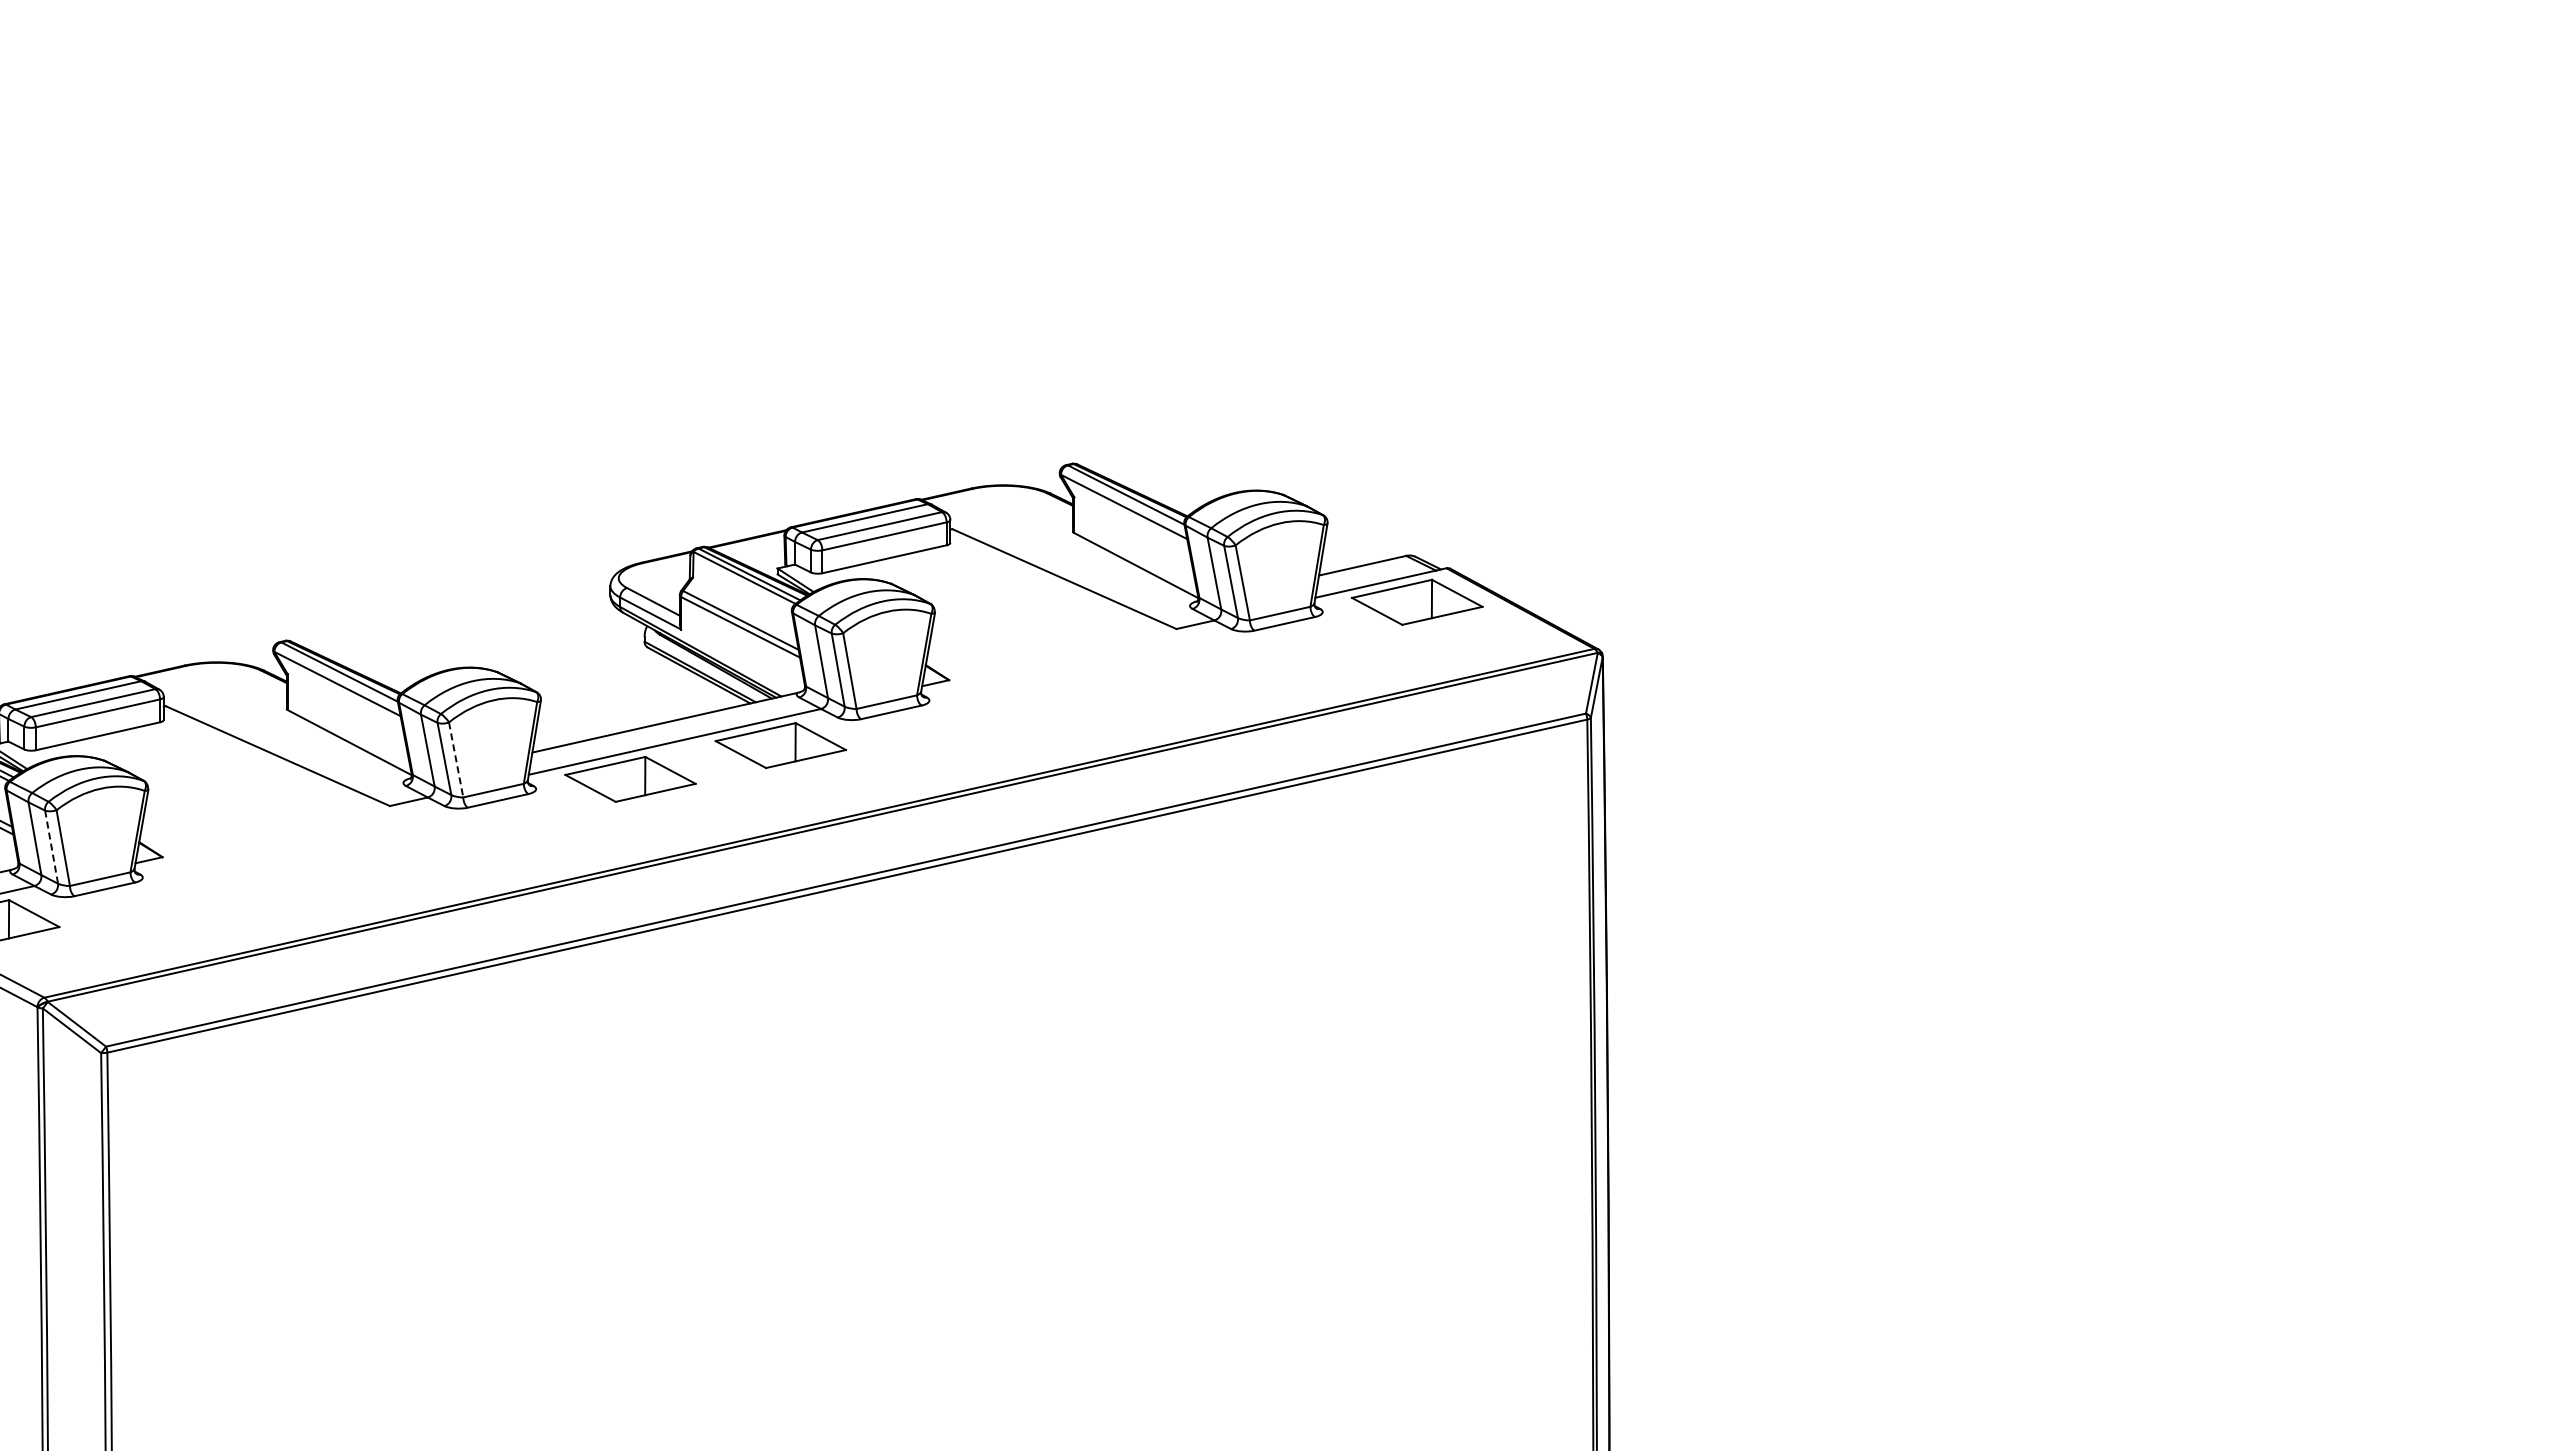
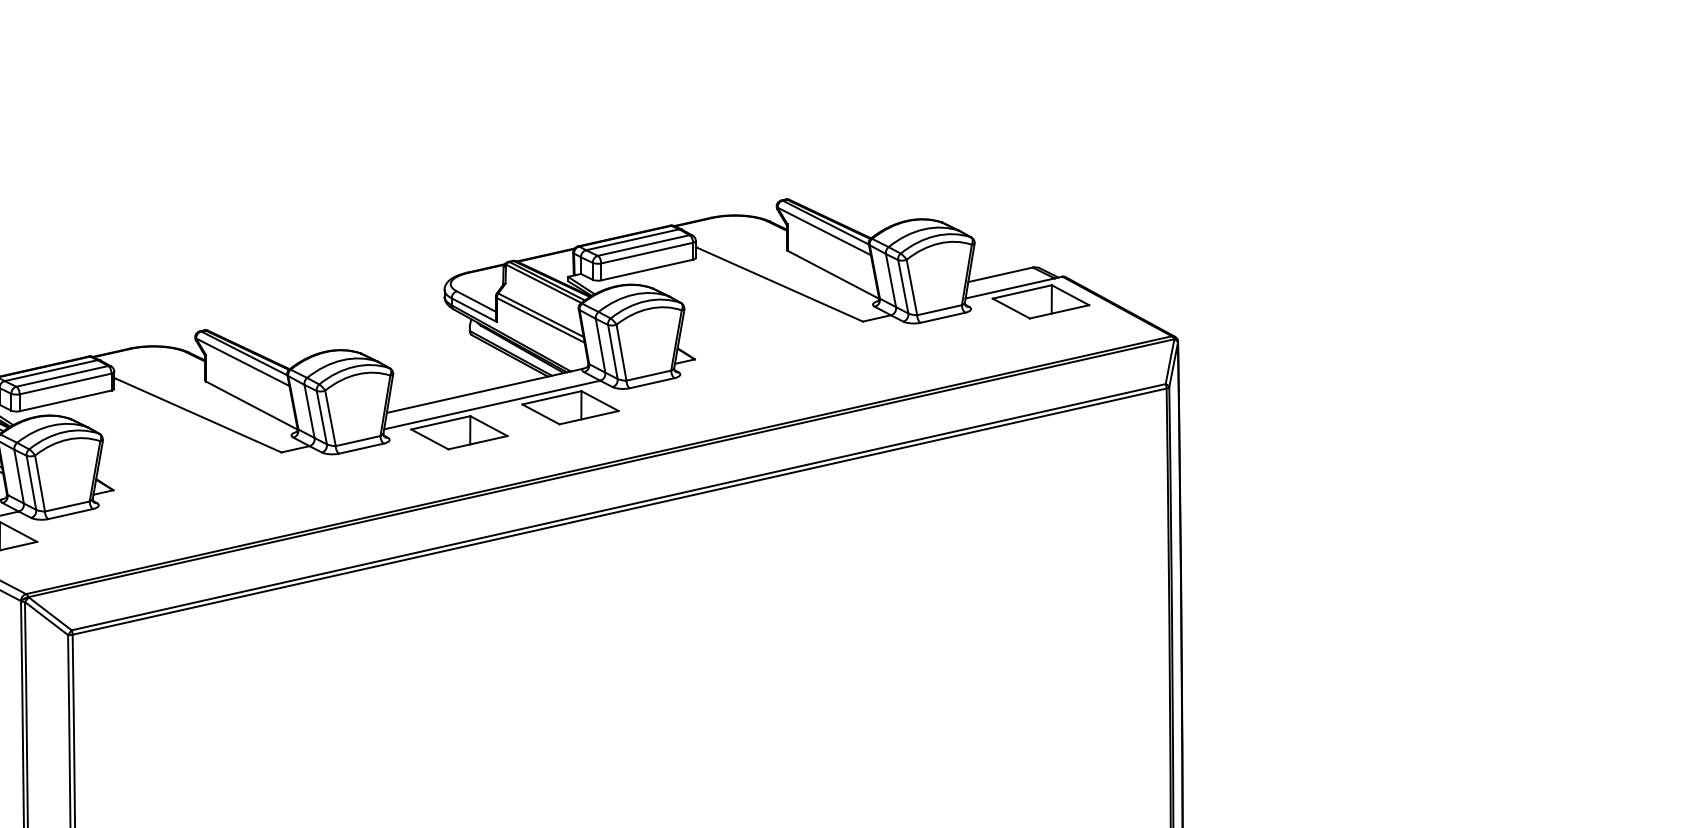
line: (456, 760) -> (330, 418), dashed -> solid
line: (51, 847) -> (31, 483), dashed -> solid

